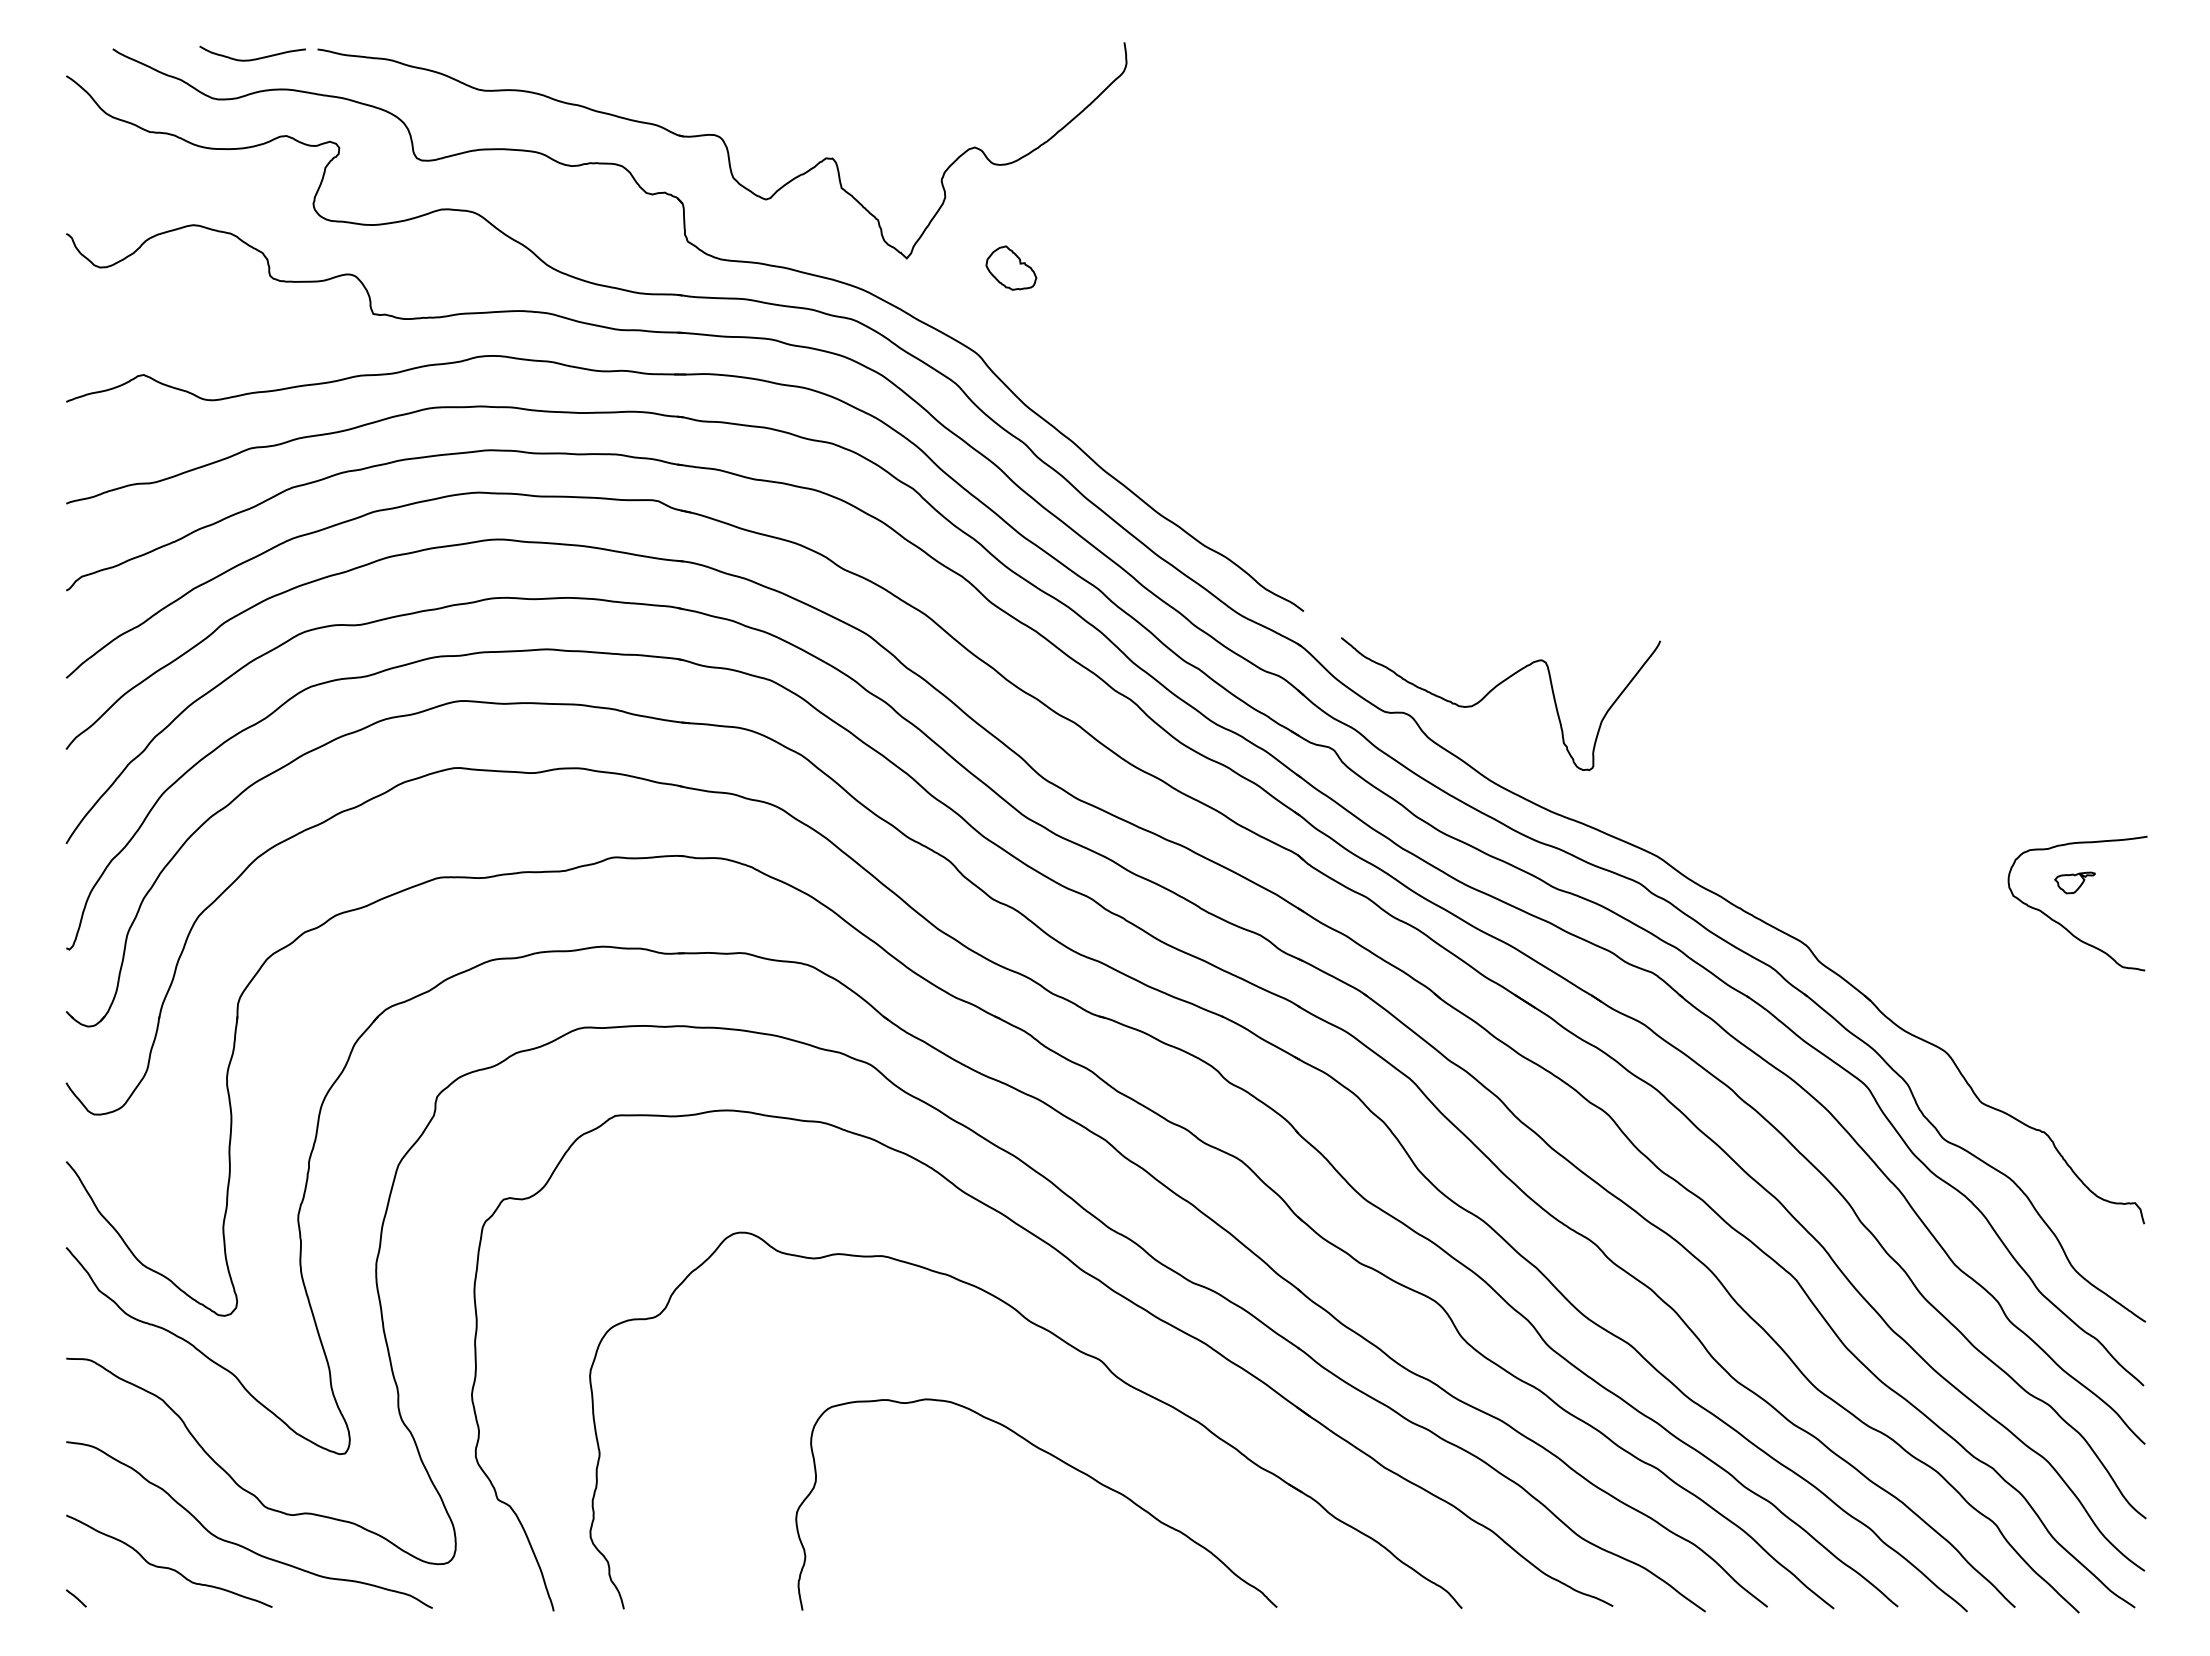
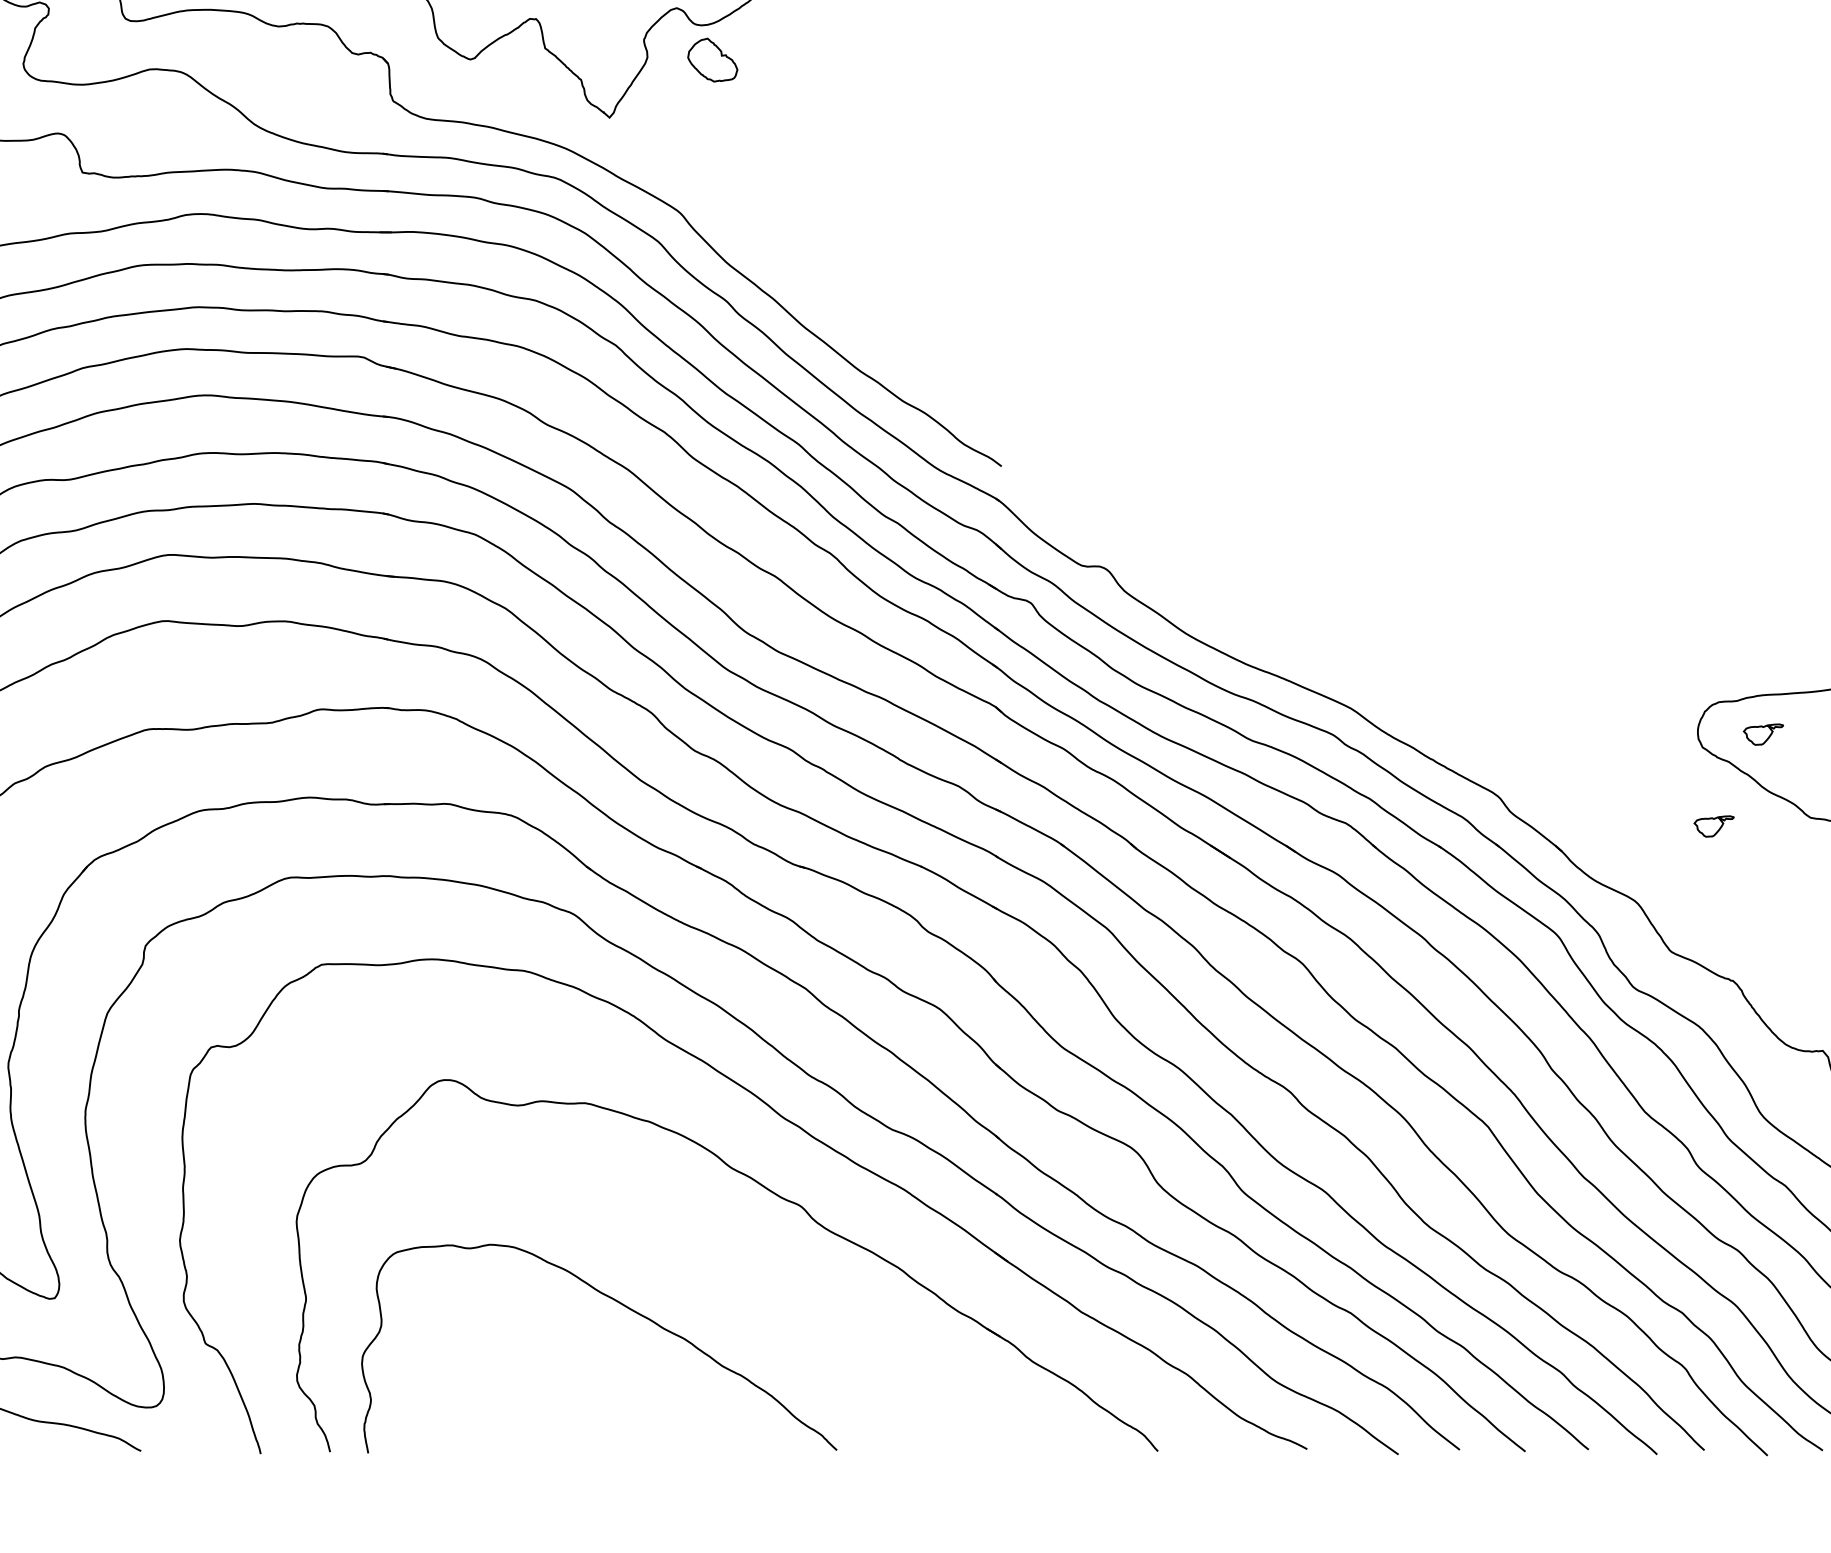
part: (1011, 267) -> (712, 59), moved
curve: (1490, 692) -> (1186, 546), removed
part: (2024, 975) -> (1713, 826), added
curve: (1060, 1461) -> (623, 1306), moved

